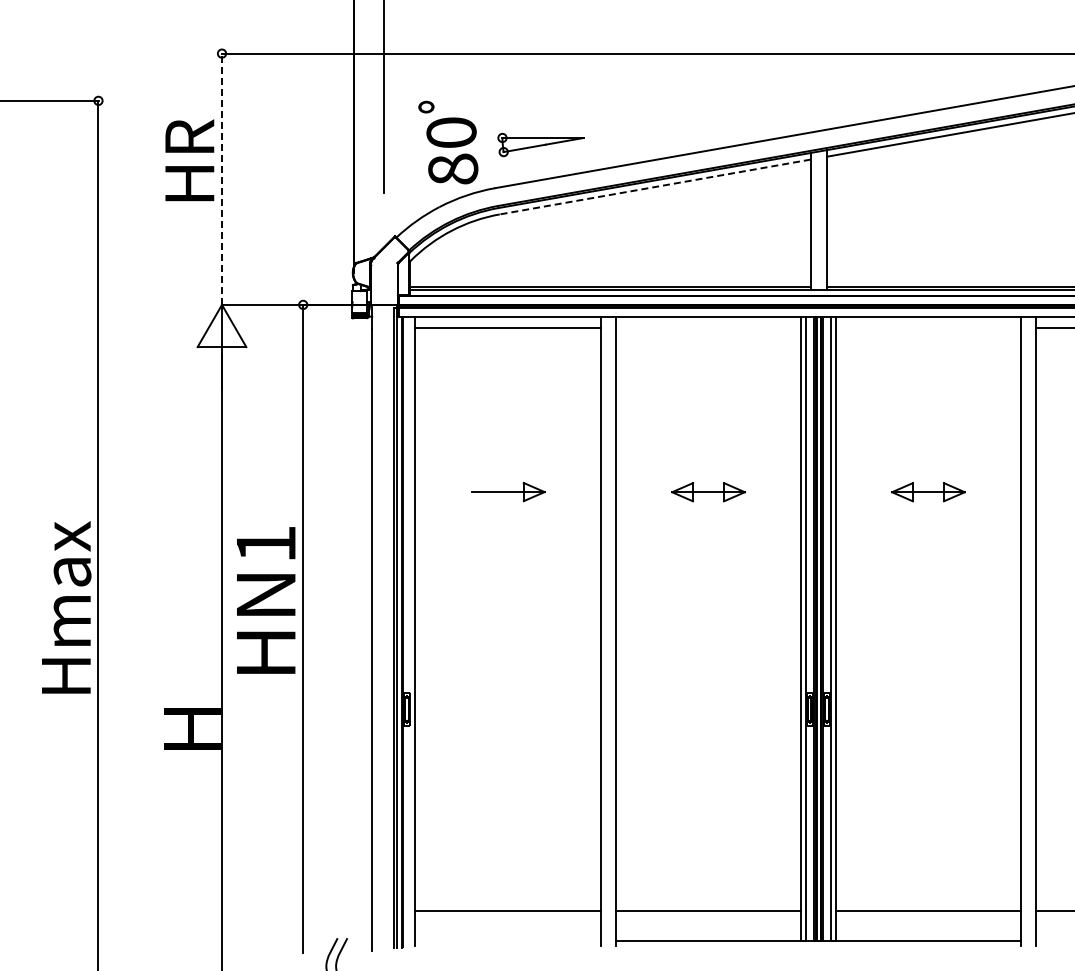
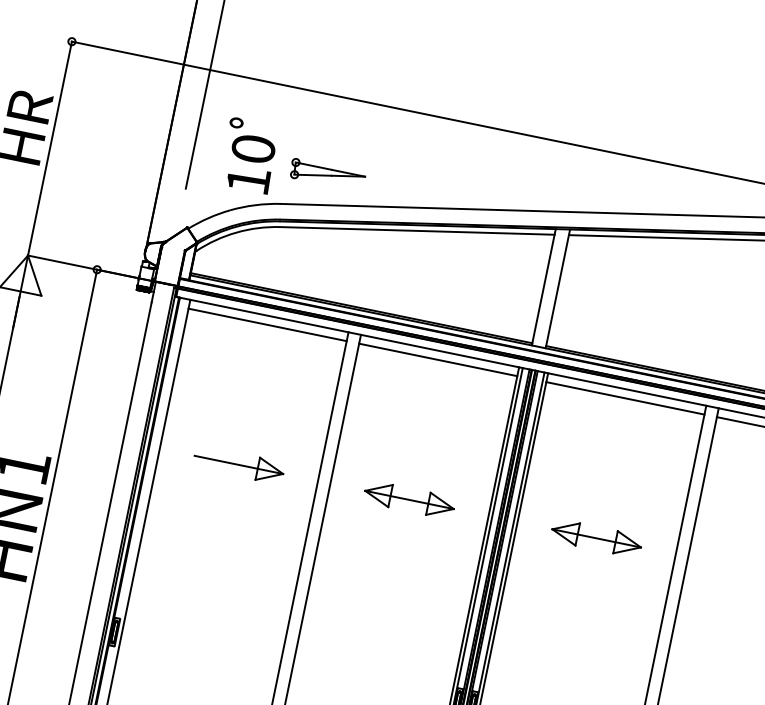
text: (453, 168) -> (248, 179), 80 -> 10
line: (222, 179) -> (50, 148), dashed -> solid
line: (655, 187) -> (417, 231), dashed -> solid
line: (708, 327) -> (438, 359), added
line: (928, 327) -> (625, 398), added
part: (508, 491) -> (239, 464), size x1.43
part: (708, 492) -> (409, 500), size x1.43
part: (928, 492) -> (596, 538), size x1.43

